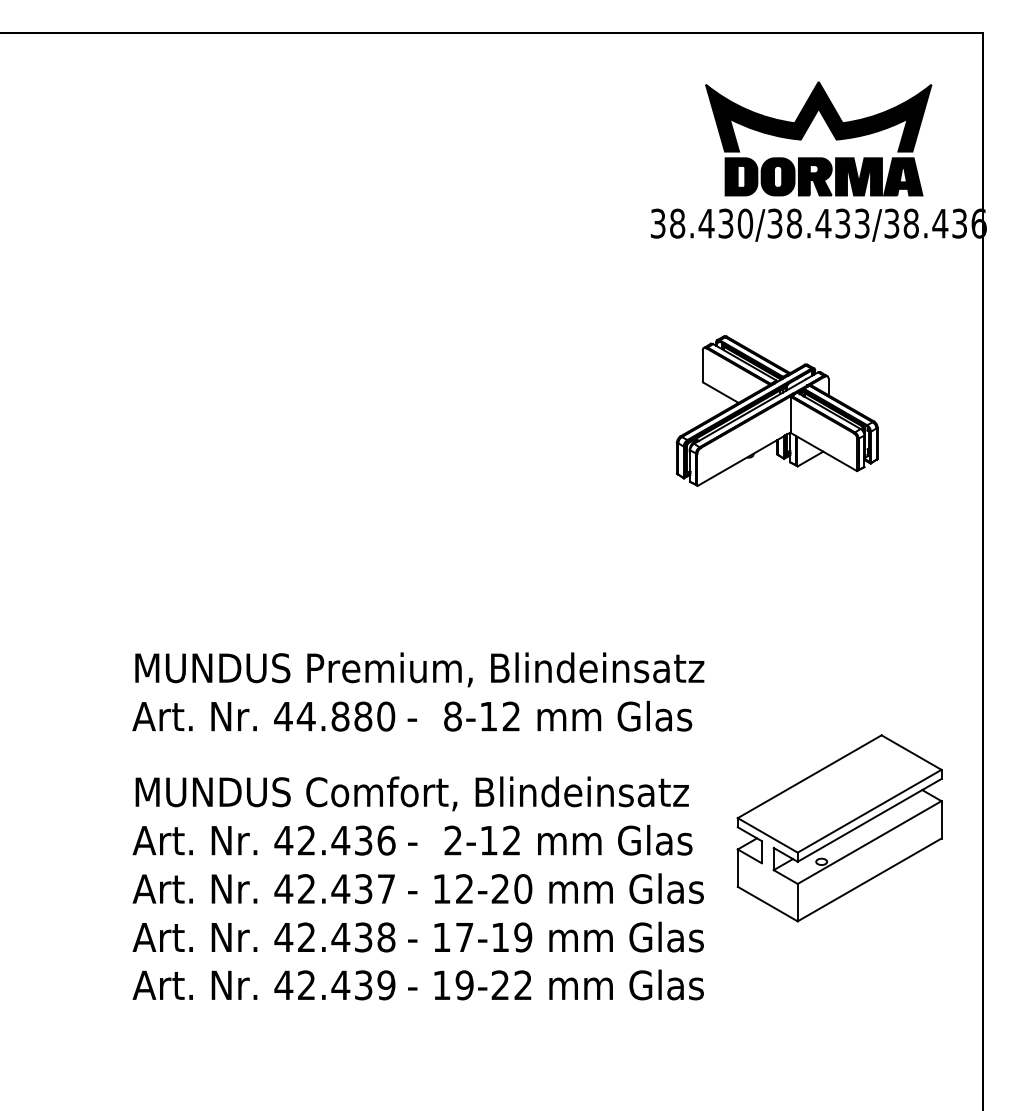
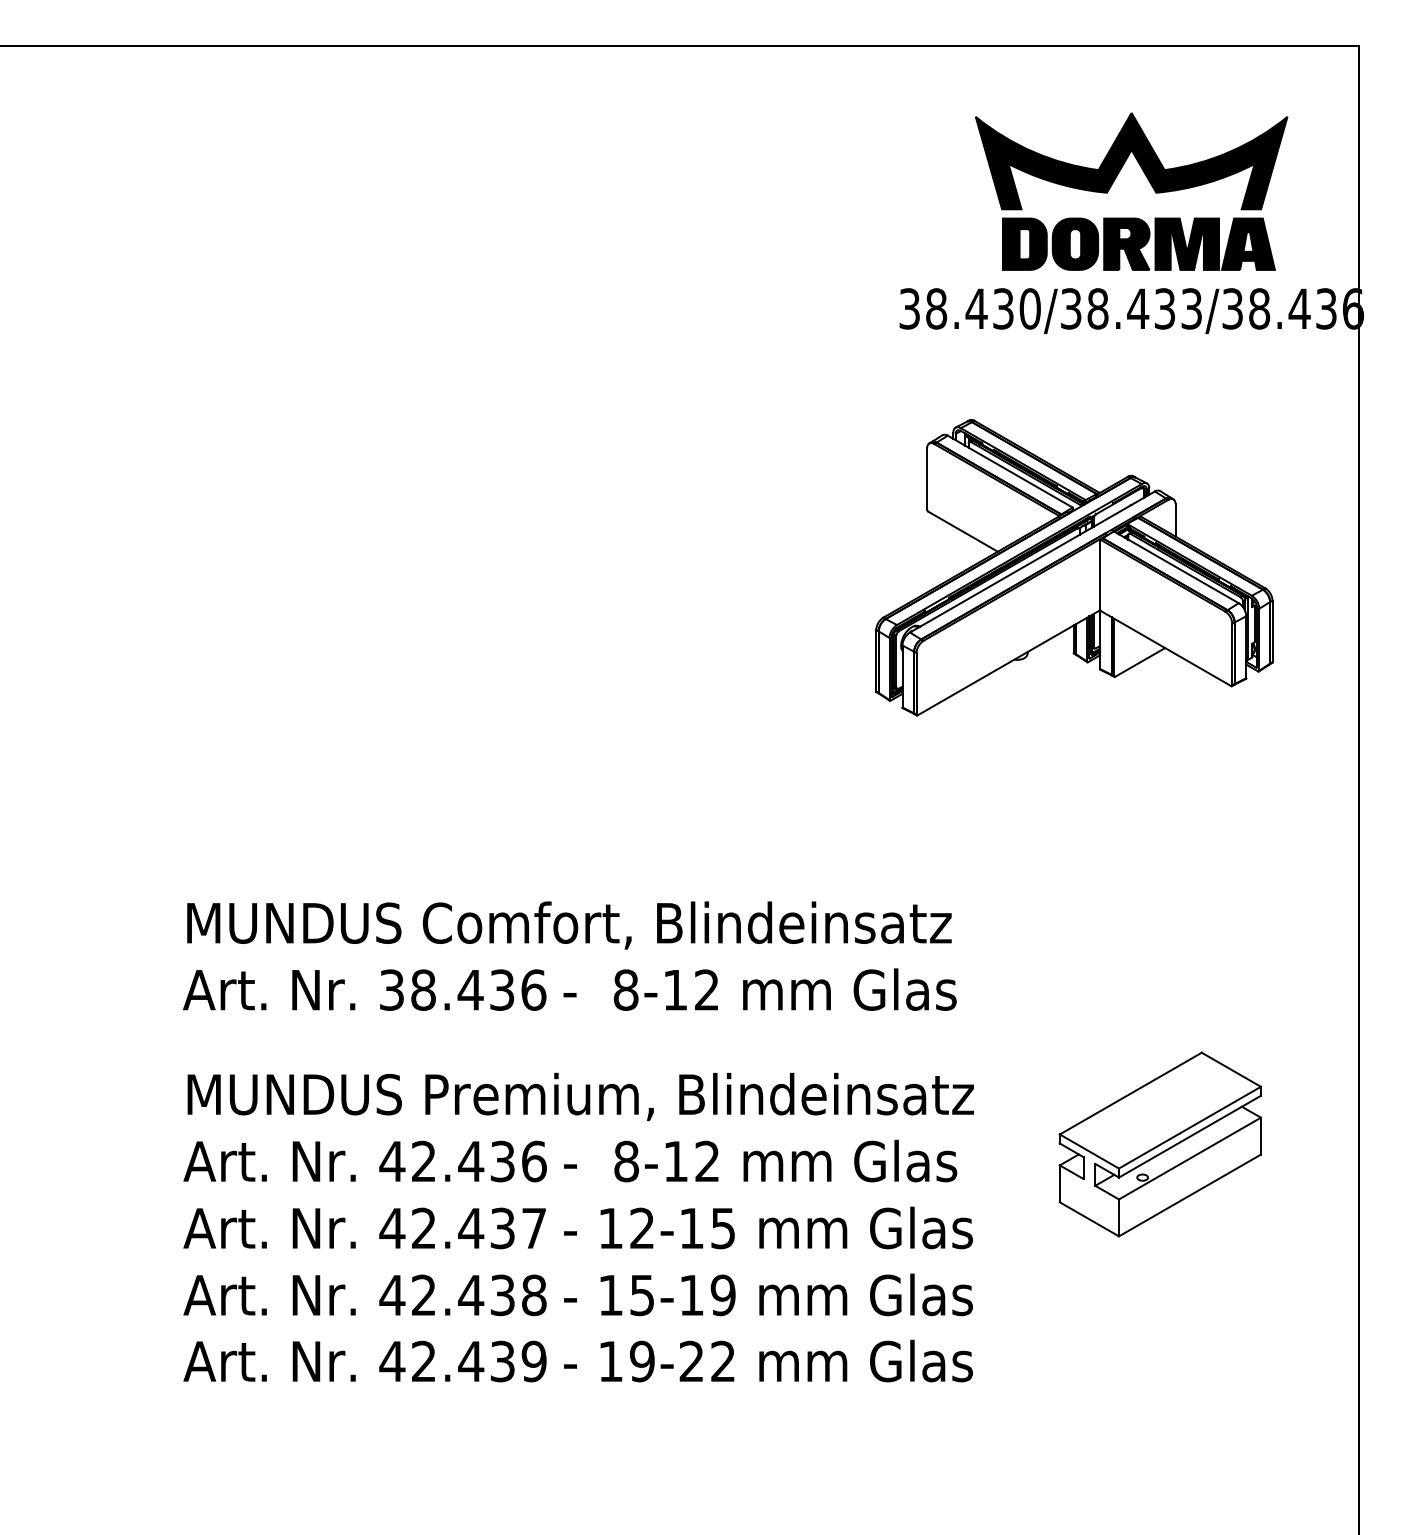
part: (777, 410) -> (1074, 567), size x1.43
text: (504, 669) -> (697, 925), MUNDUS Premium, Blindeinsatz -> MUNDUS Comfort, Blindeinsatz
text: (334, 716) -> (462, 989), 44.880 -> 38.436
text: (505, 793) -> (698, 1096), MUNDUS Comfort, Blindeinsatz -> MUNDUS Premium, Blindeinsatz
part: (838, 828) -> (1159, 1144), size x0.71
text: (453, 840) -> (626, 1161), 2-12 -> 8-12
text: (511, 889) -> (707, 1228), 12-20 -> 12-15
text: (464, 937) -> (641, 1295), 17-19 -> 15-19

